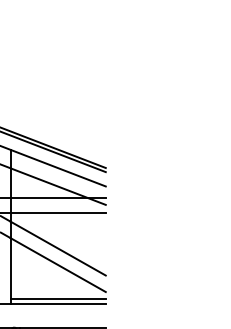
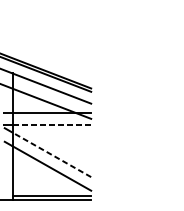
line: (58, 212) -> (52, 125), solid -> dashed
line: (58, 248) -> (52, 154), solid -> dashed

